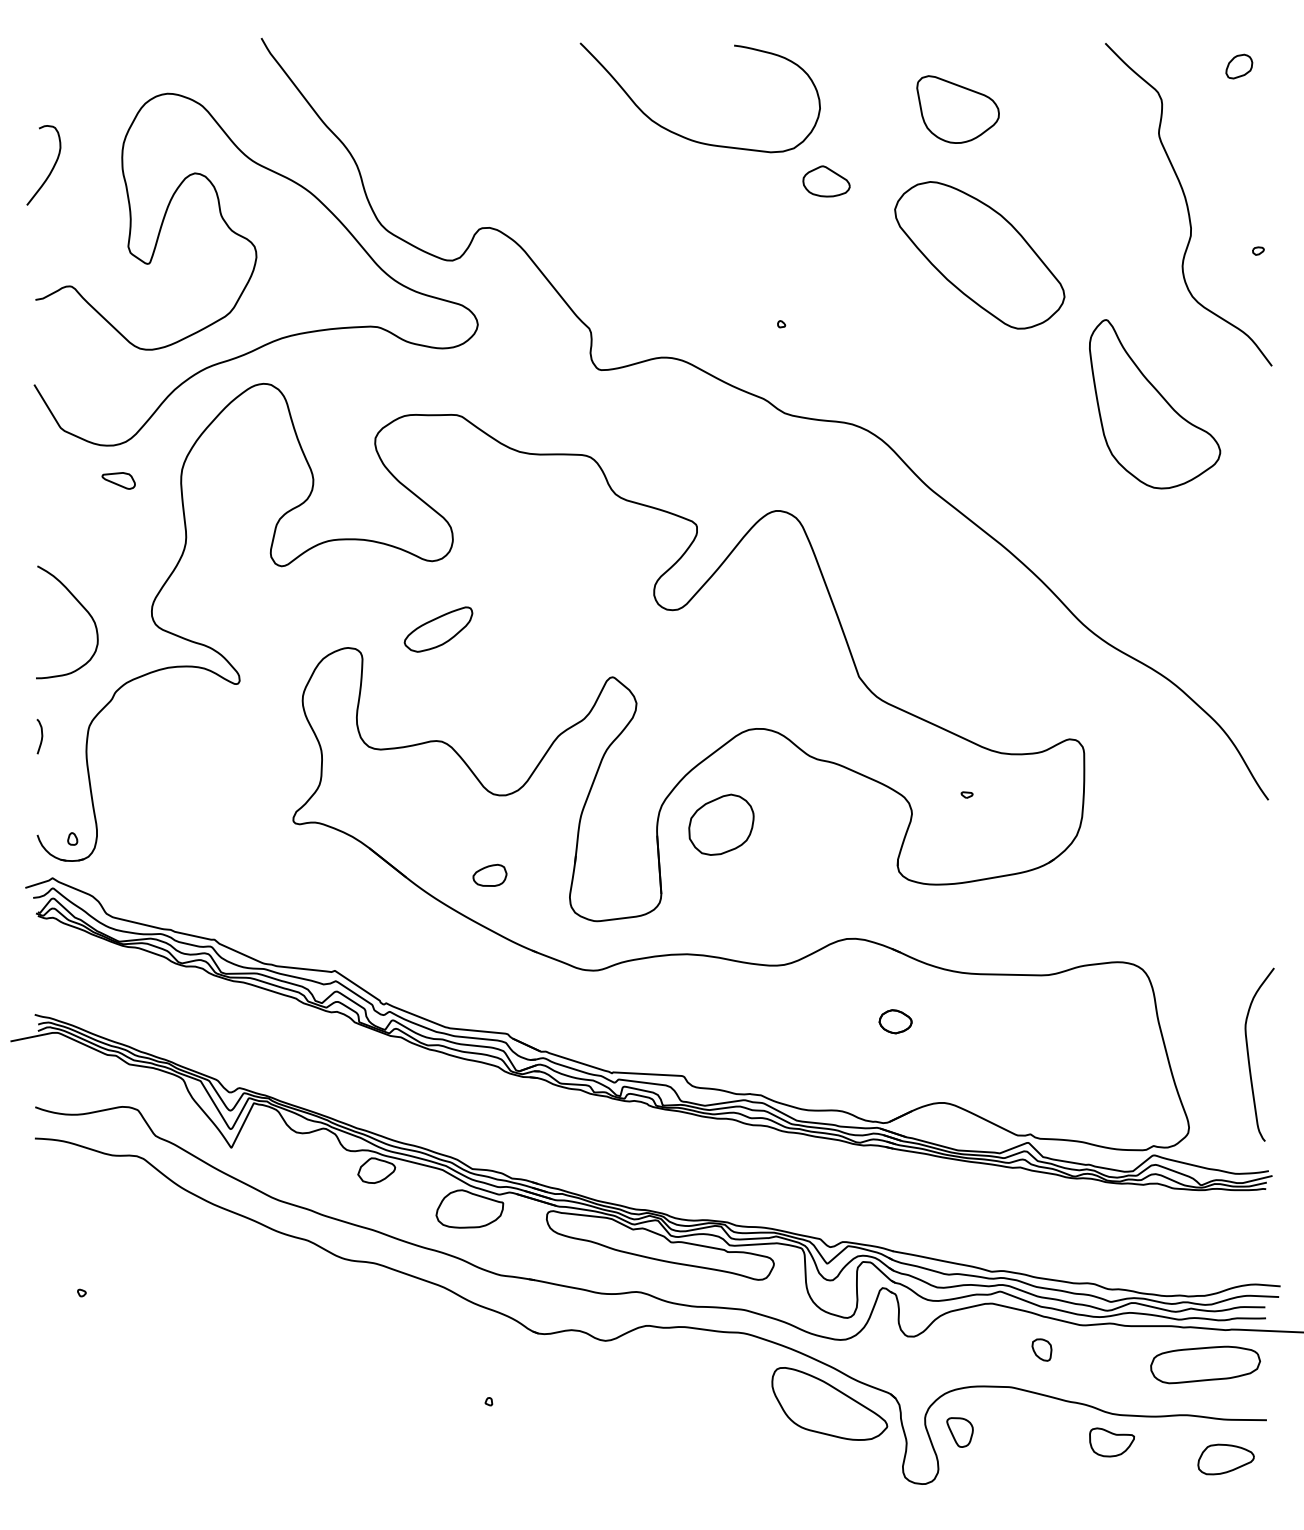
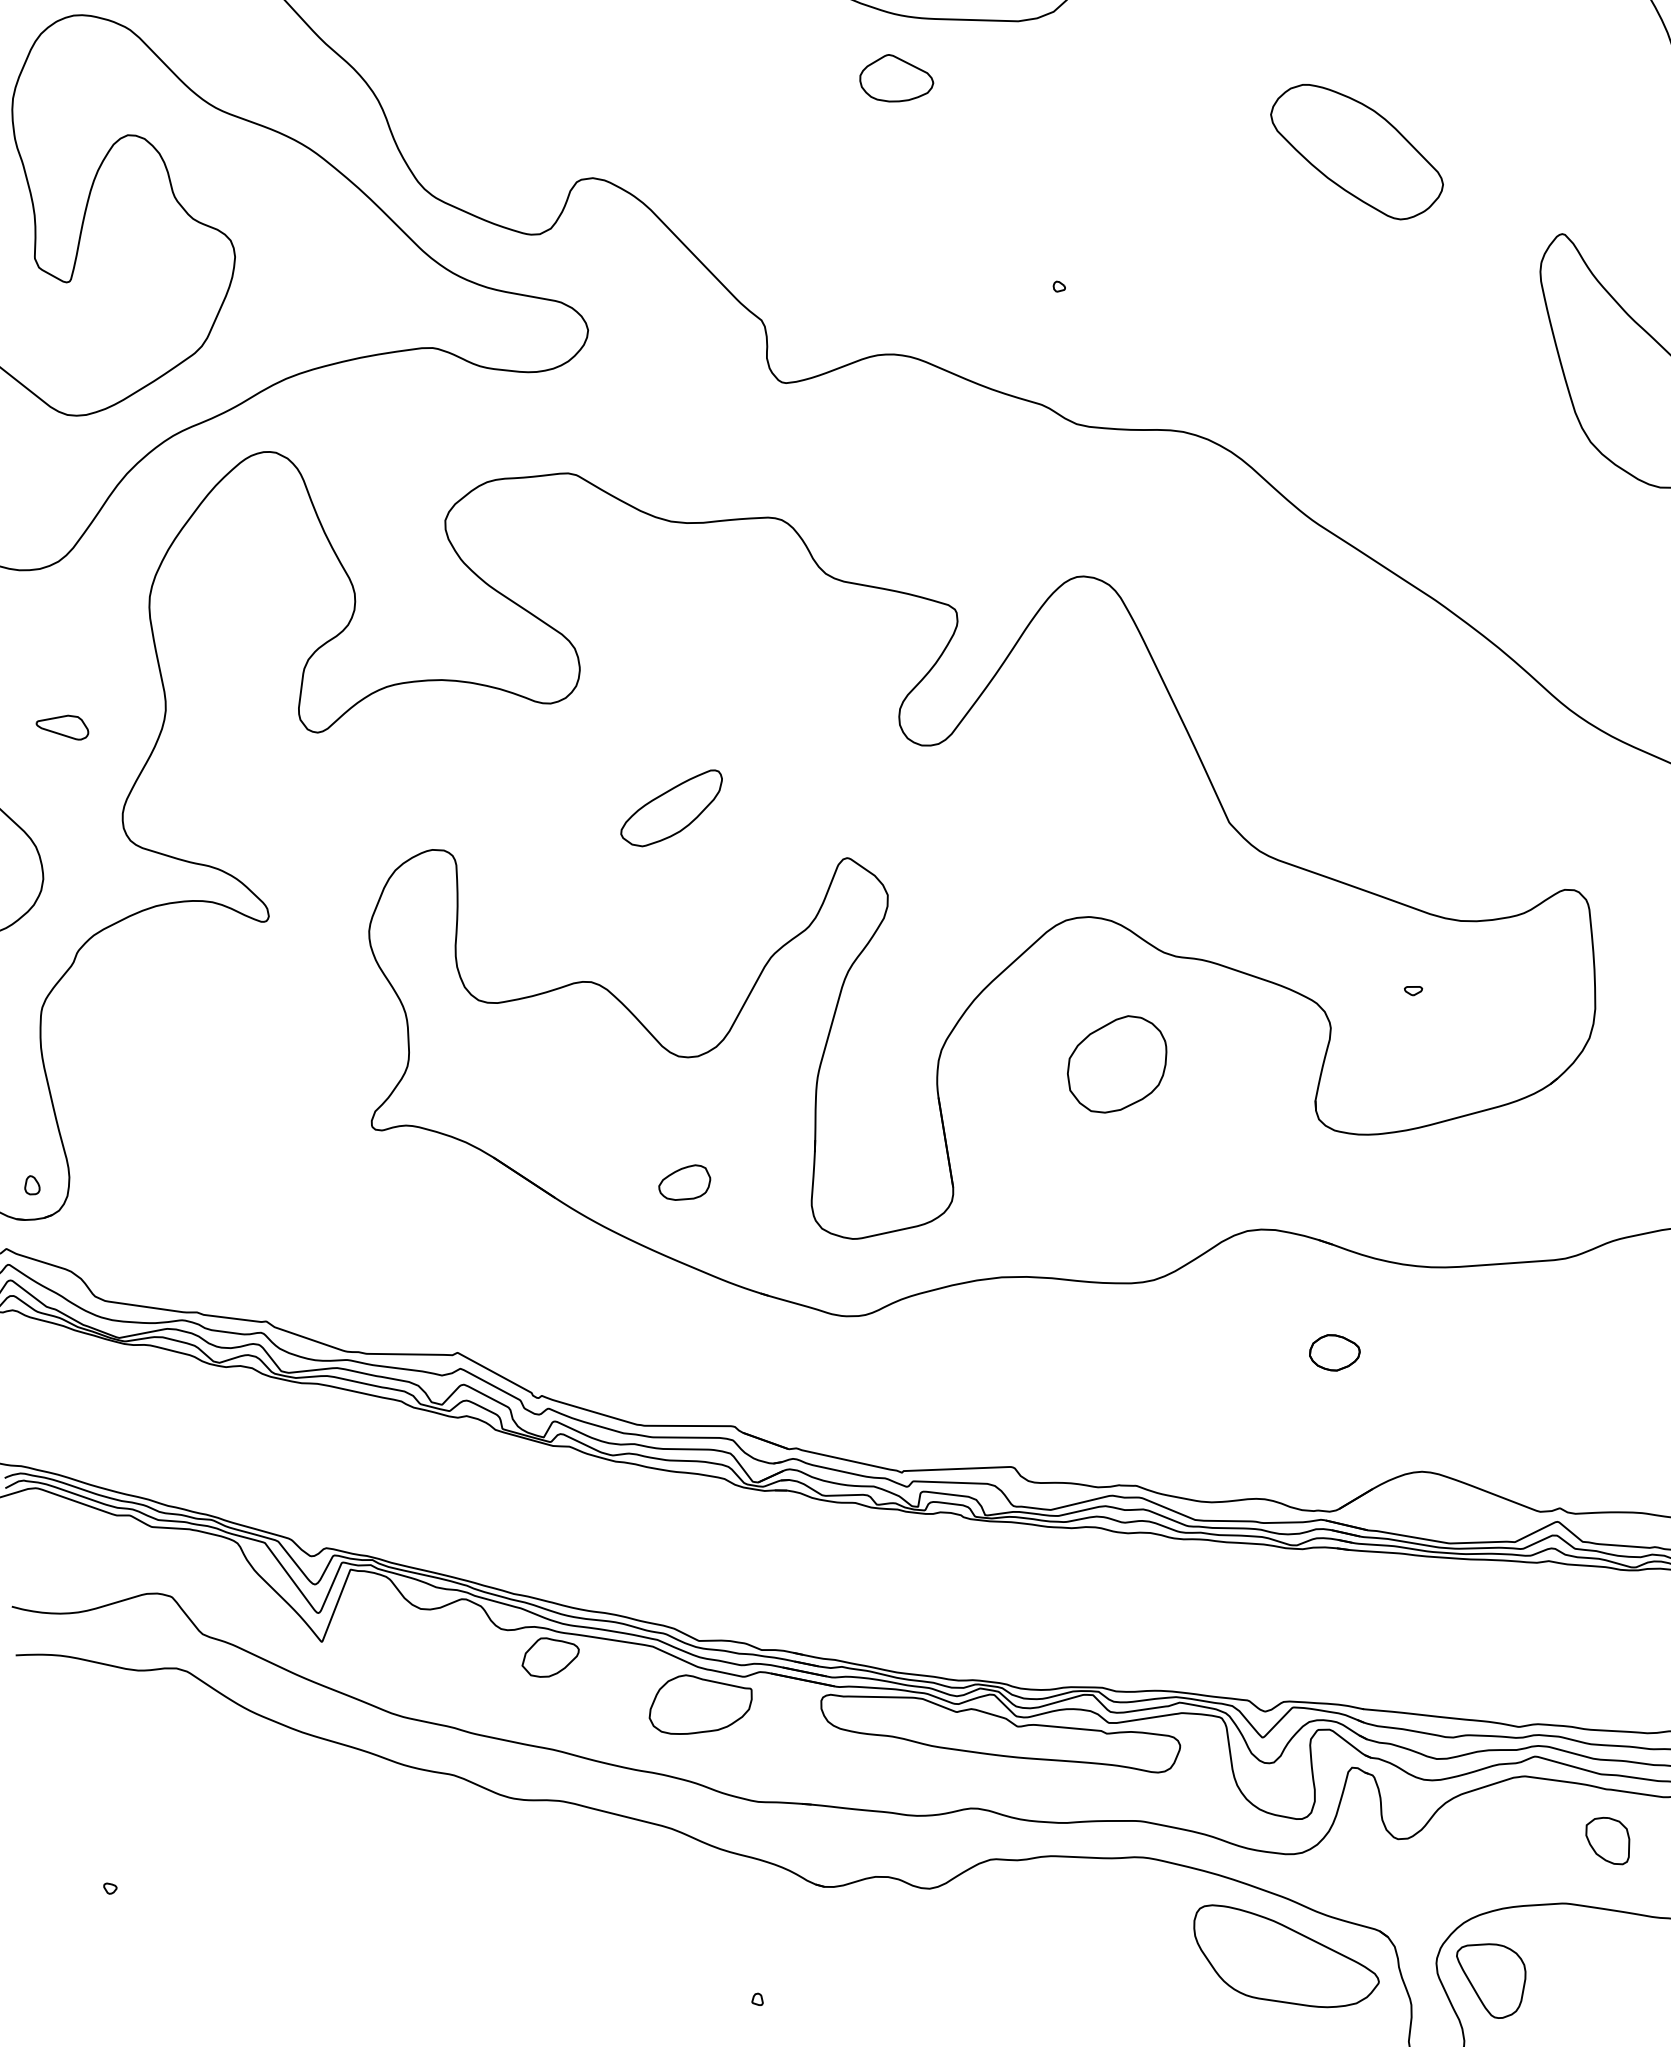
part: (826, 181) -> (896, 78), moved
part: (979, 255) -> (1356, 151), size x0.62
part: (118, 480) -> (62, 728), moved
part: (438, 629) -> (671, 808), moved
part: (721, 824) -> (1117, 1063), moved
part: (1041, 1349) -> (1607, 1840), size x1.43
part: (959, 1432) -> (1491, 1980), size x1.67

